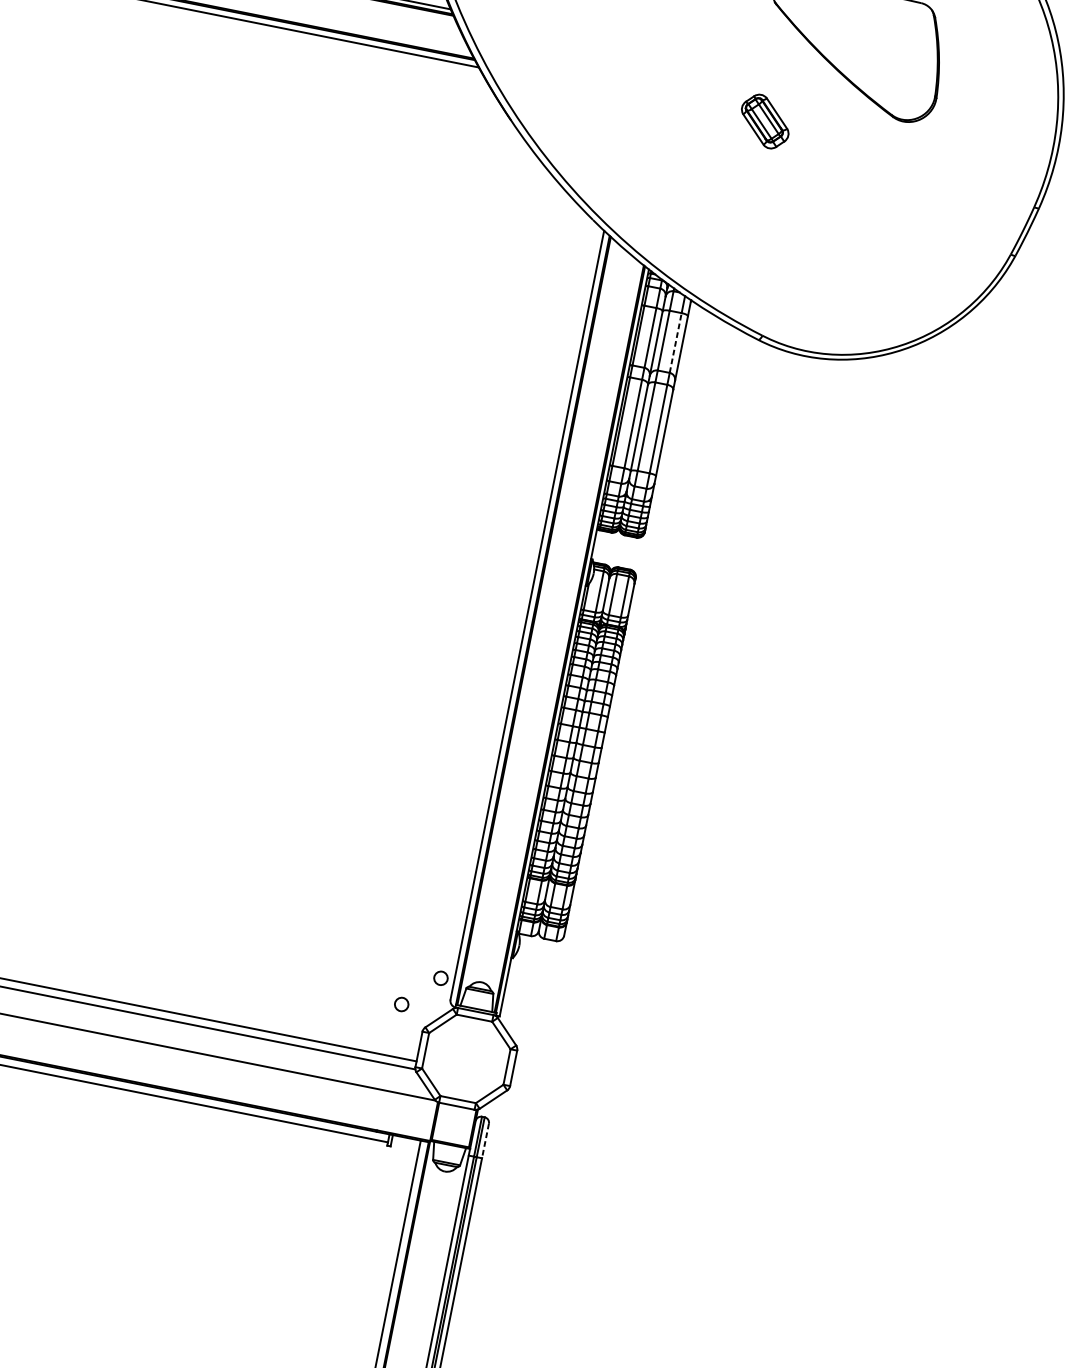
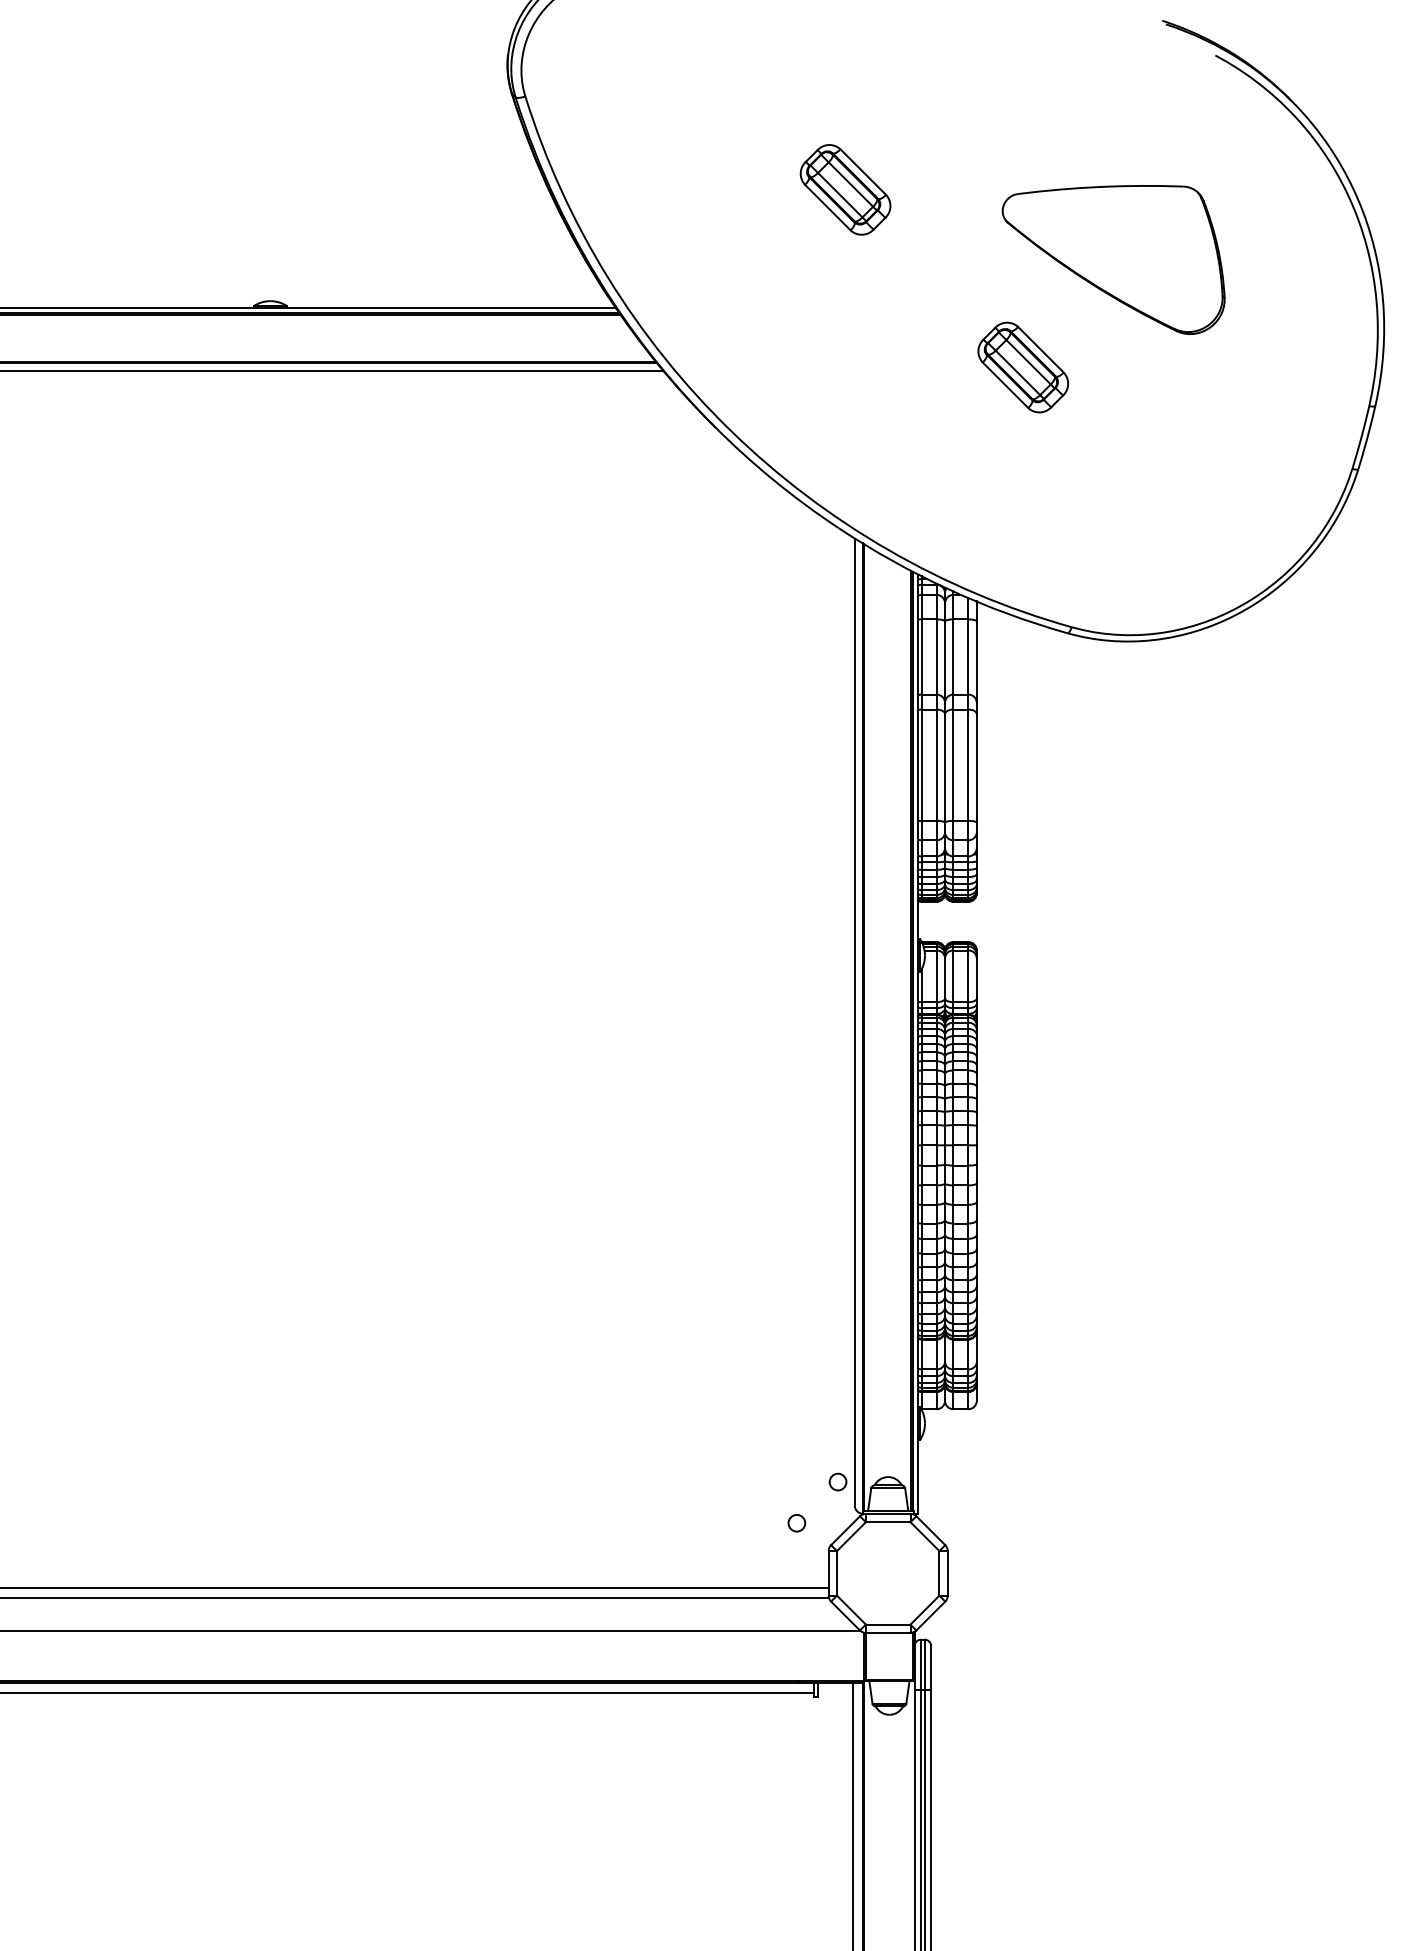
part: (764, 121) -> (1022, 367), size x1.43
line: (675, 342) -> (968, 656), dashed -> solid
line: (485, 1141) -> (931, 1668), dashed -> solid

